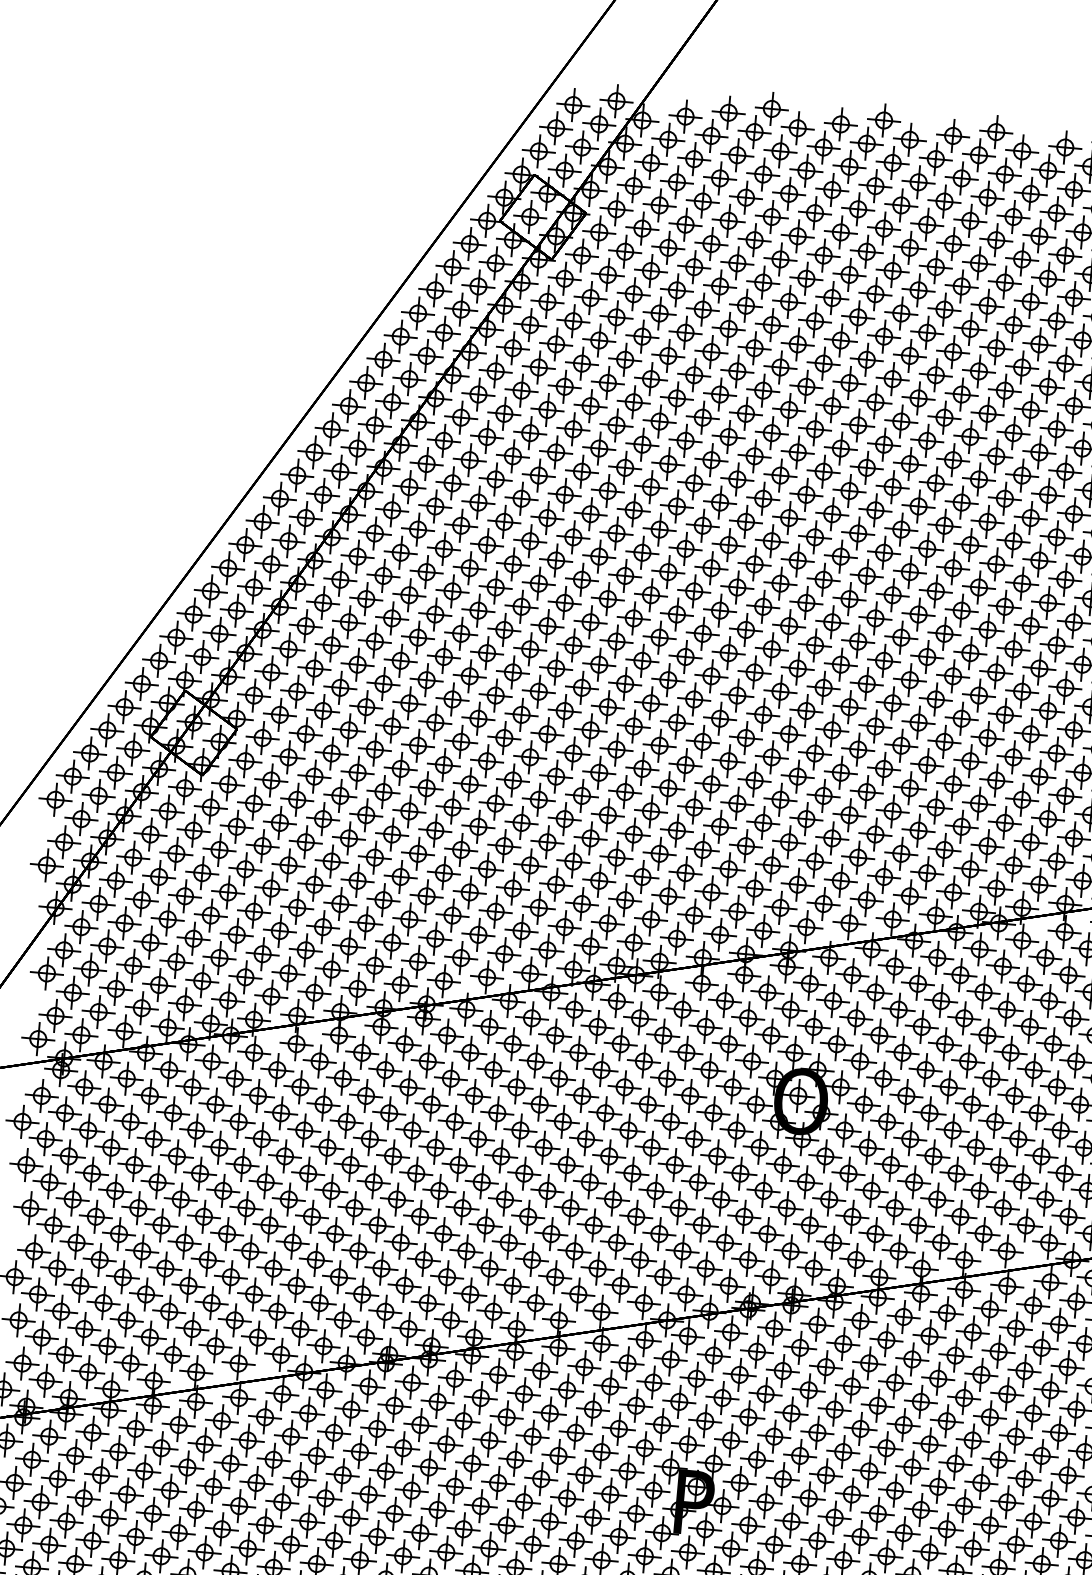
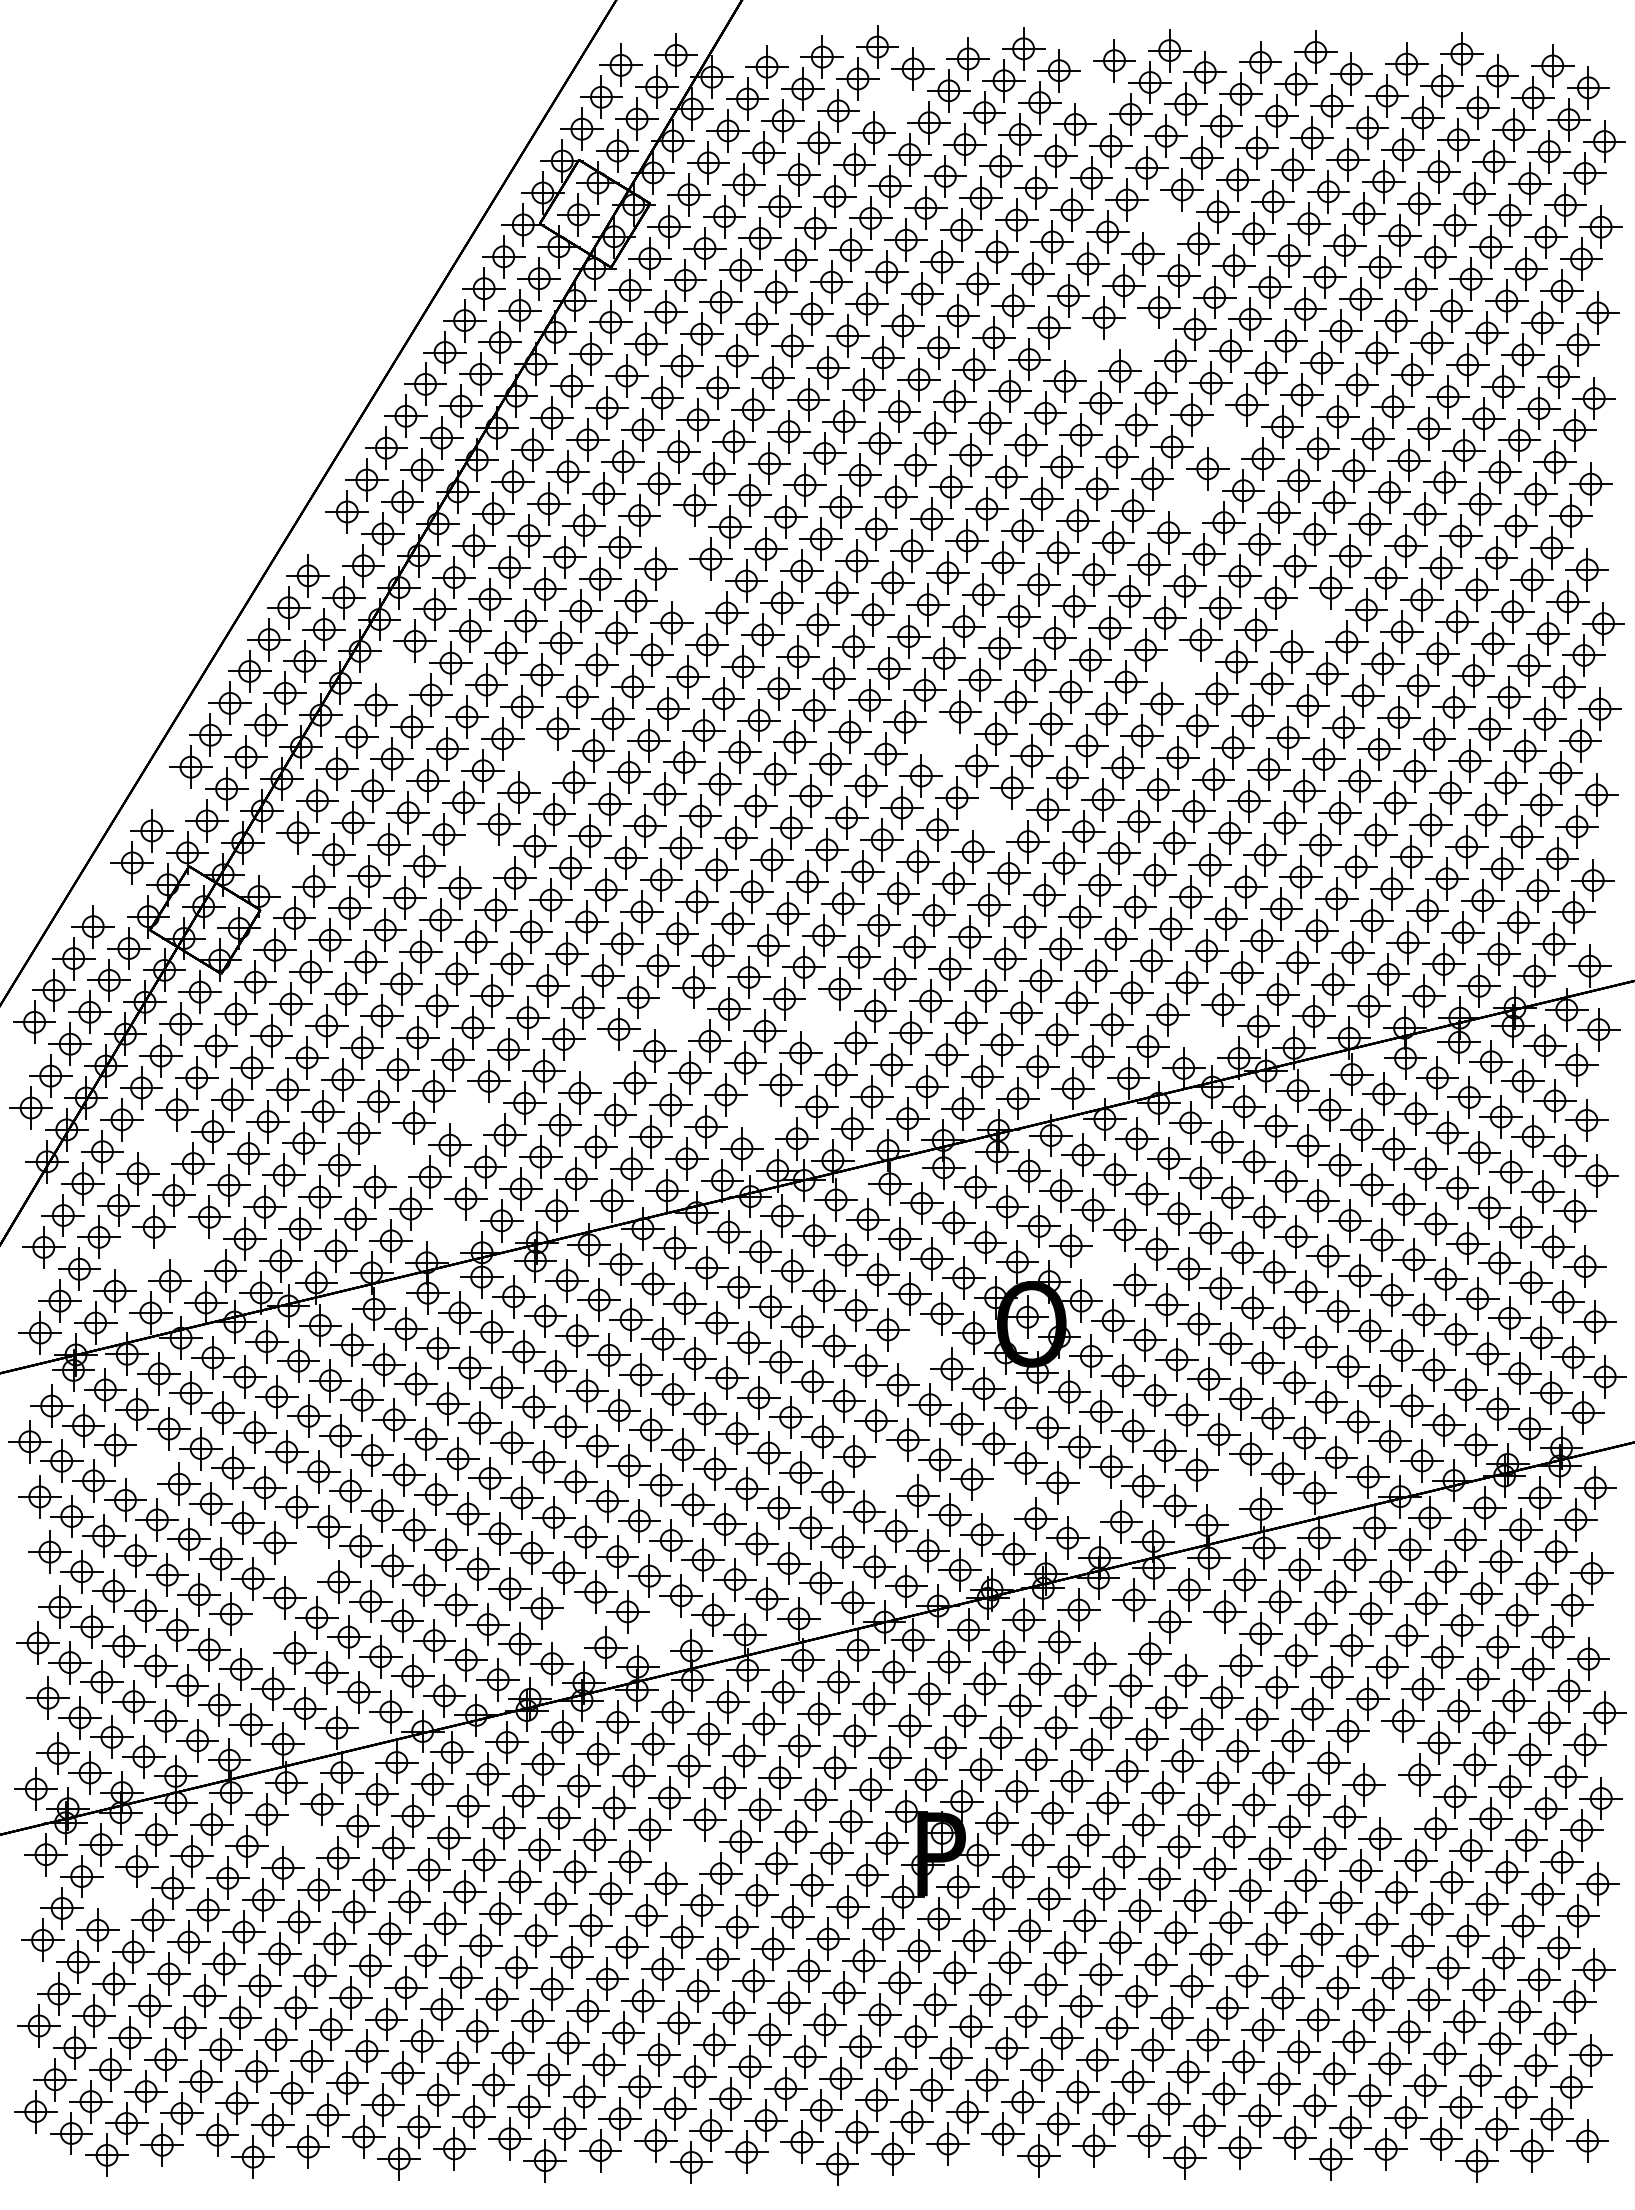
part: (780, 151) -> (893, 100), removed
part: (935, 159) -> (1094, 92), removed
part: (978, 262) -> (1162, 221), removed
part: (952, 352) -> (1139, 339), removed
part: (909, 355) -> (1084, 349), removed
part: (1012, 432) -> (1226, 436), removed
part: (314, 452) -> (327, 543), removed
part: (581, 471) -> (674, 536), removed
part: (978, 479) -> (1187, 500), removed
part: (590, 513) -> (690, 590), removed
part: (357, 556) -> (395, 672), removed
part: (1064, 579) -> (1310, 619), removed
part: (961, 610) -> (1180, 671), removed
part: (460, 633) -> (537, 760), removed
part: (175, 637) -> (170, 798), removed
part: (771, 648) -> (940, 743), removed
part: (253, 695) -> (277, 864), removed
part: (409, 702) -> (479, 855), removed
part: (124, 706) -> (112, 894), removed
part: (806, 710) -> (992, 819), removed
part: (547, 841) -> (673, 1018), removed
part: (659, 853) -> (819, 1020), removed
part: (486, 868) -> (598, 1060), removed
part: (952, 892) -> (1202, 1036), removed
part: (141, 899) -> (157, 1141), removed
part: (382, 899) -> (468, 1112), removed
part: (607, 923) -> (761, 1116), removed
part: (323, 926) -> (394, 1154), removed
part: (158, 984) -> (189, 1248), removed
part: (115, 988) -> (134, 1258), removed
part: (357, 988) -> (446, 1230), removed
part: (859, 1061) -> (1102, 1265), removed
part: (713, 1113) -> (919, 1349), removed
part: (110, 1147) -> (146, 1464), removed
part: (678, 1207) -> (885, 1475), removed
part: (767, 1233) -> (1003, 1498), removed
part: (226, 1234) -> (306, 1562), removed
part: (833, 1242) -> (1089, 1502), removed
part: (940, 1242) -> (1228, 1489), removed
part: (188, 1285) -> (262, 1633), removed
part: (427, 1302) -> (573, 1627), removed
part: (493, 1311) -> (659, 1630), removed
part: (843, 1343) -> (1114, 1631), removed
part: (912, 1359) -> (1205, 1643), removed
part: (204, 1443) -> (302, 1835), removed
part: (1041, 1455) -> (1383, 1752), removed
part: (57, 1478) -> (116, 1897), removed
part: (497, 1482) -> (685, 1851), removed
part: (1050, 1498) -> (1399, 1806), removed

